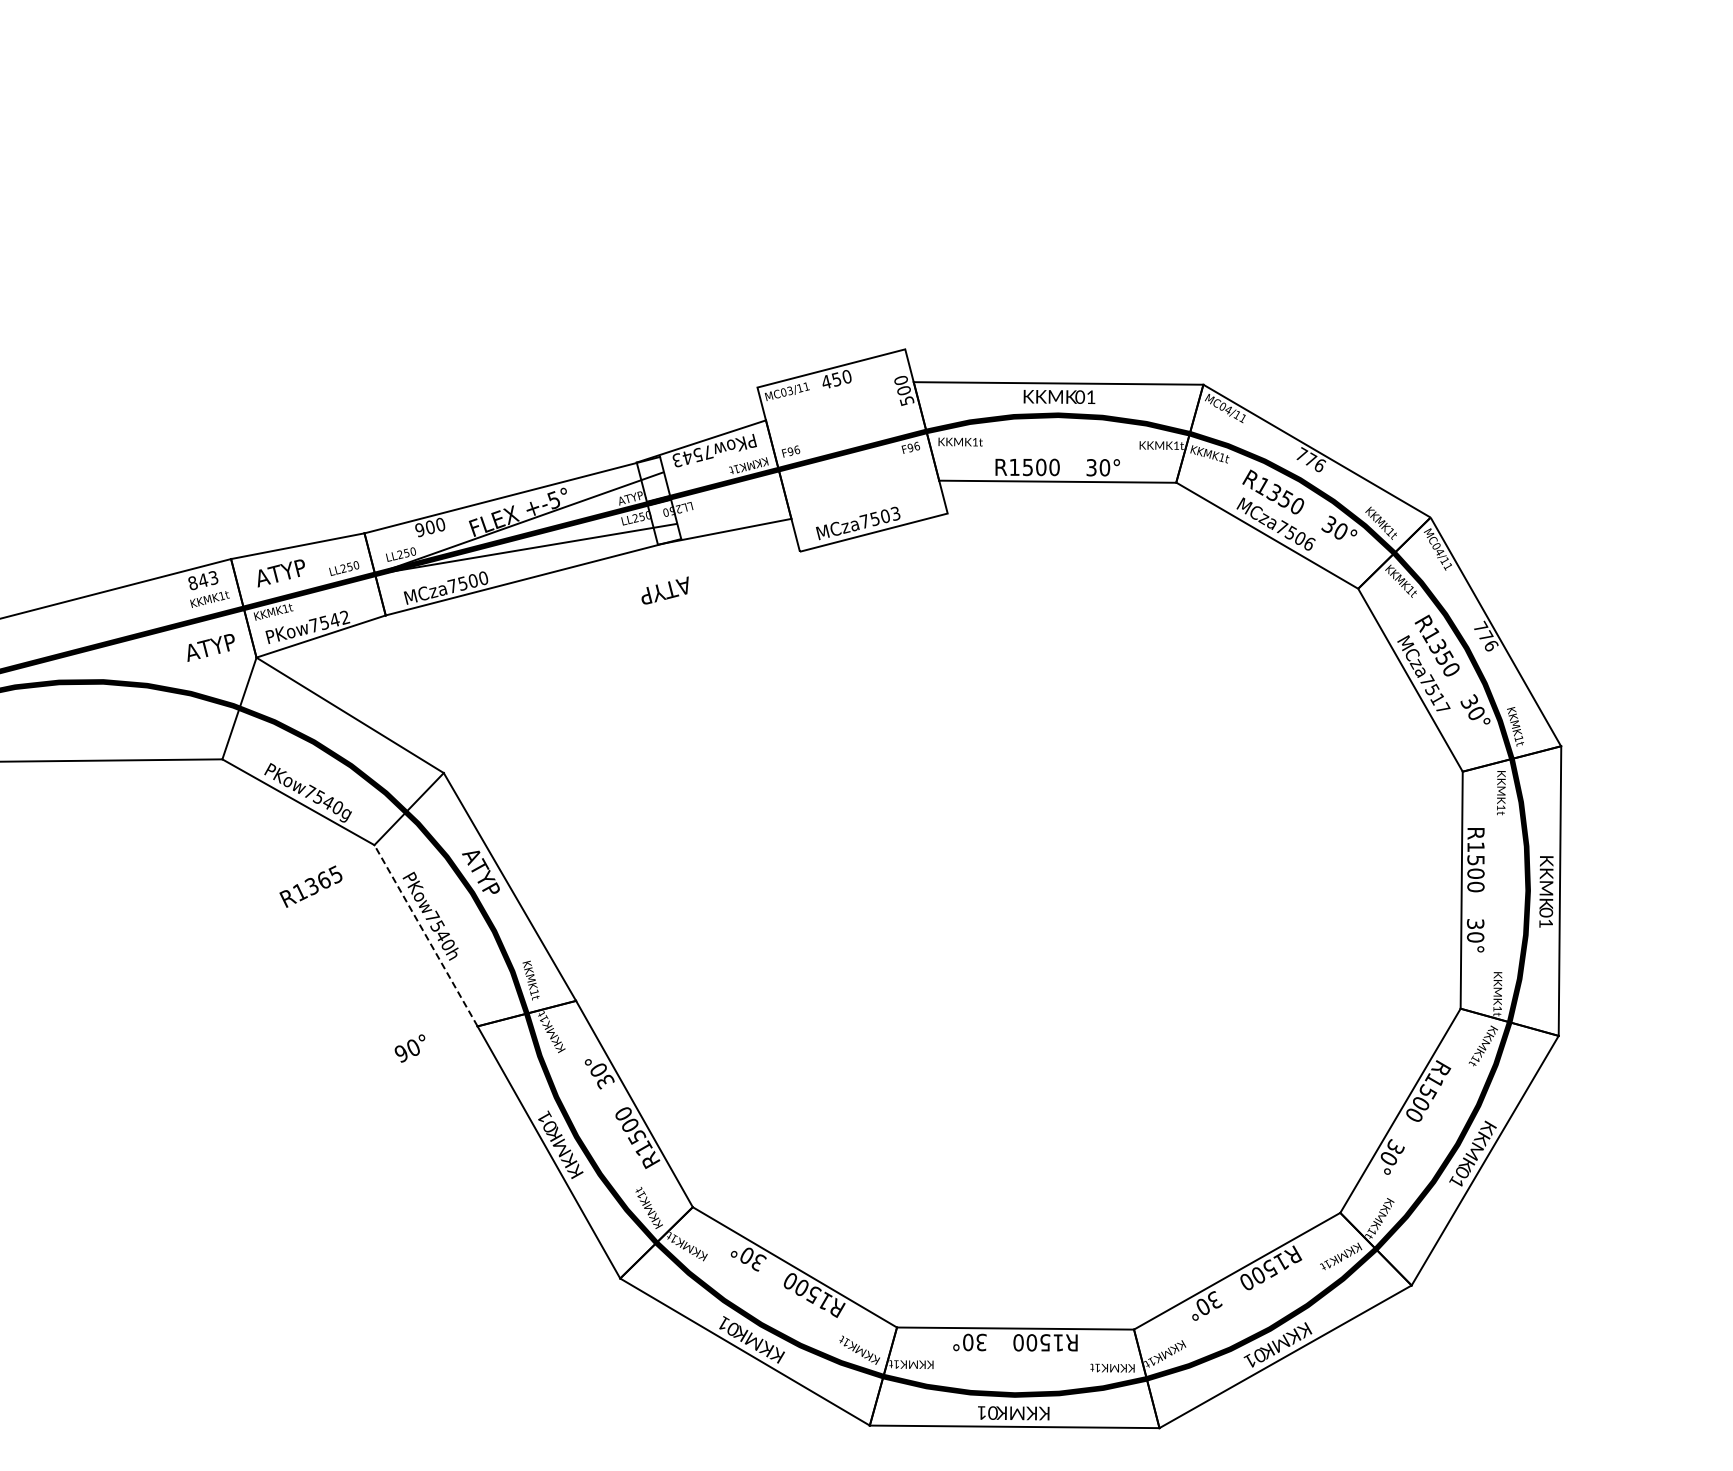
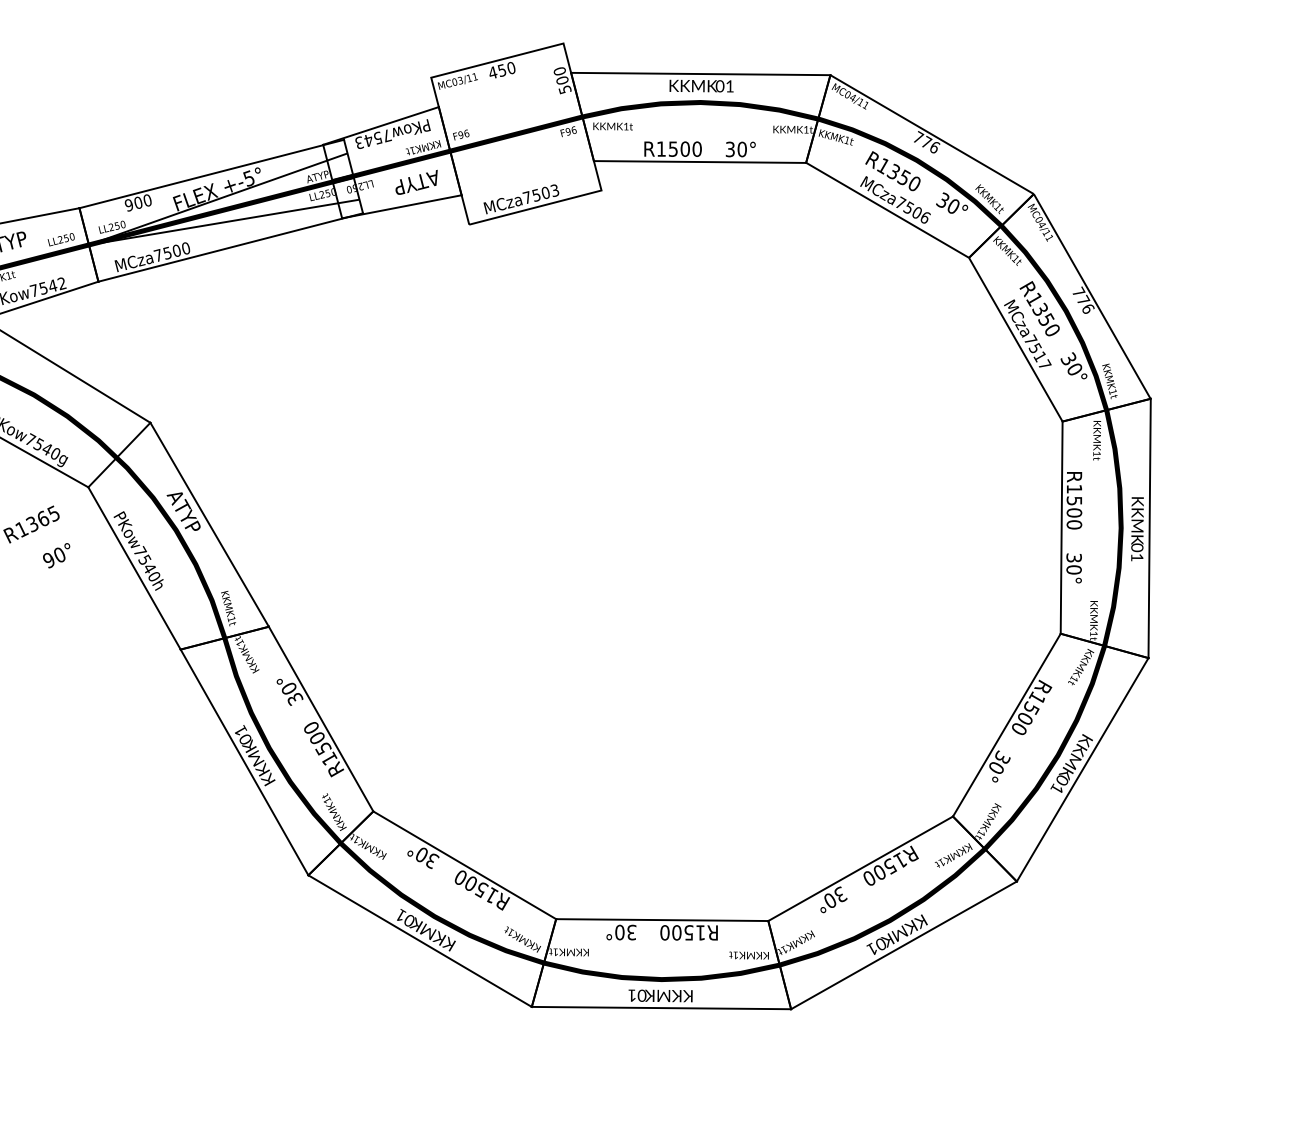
text: (664, 590) -> (416, 182), moved
line: (425, 935) -> (134, 568), dashed -> solid
text: (409, 1048) -> (56, 555), moved

